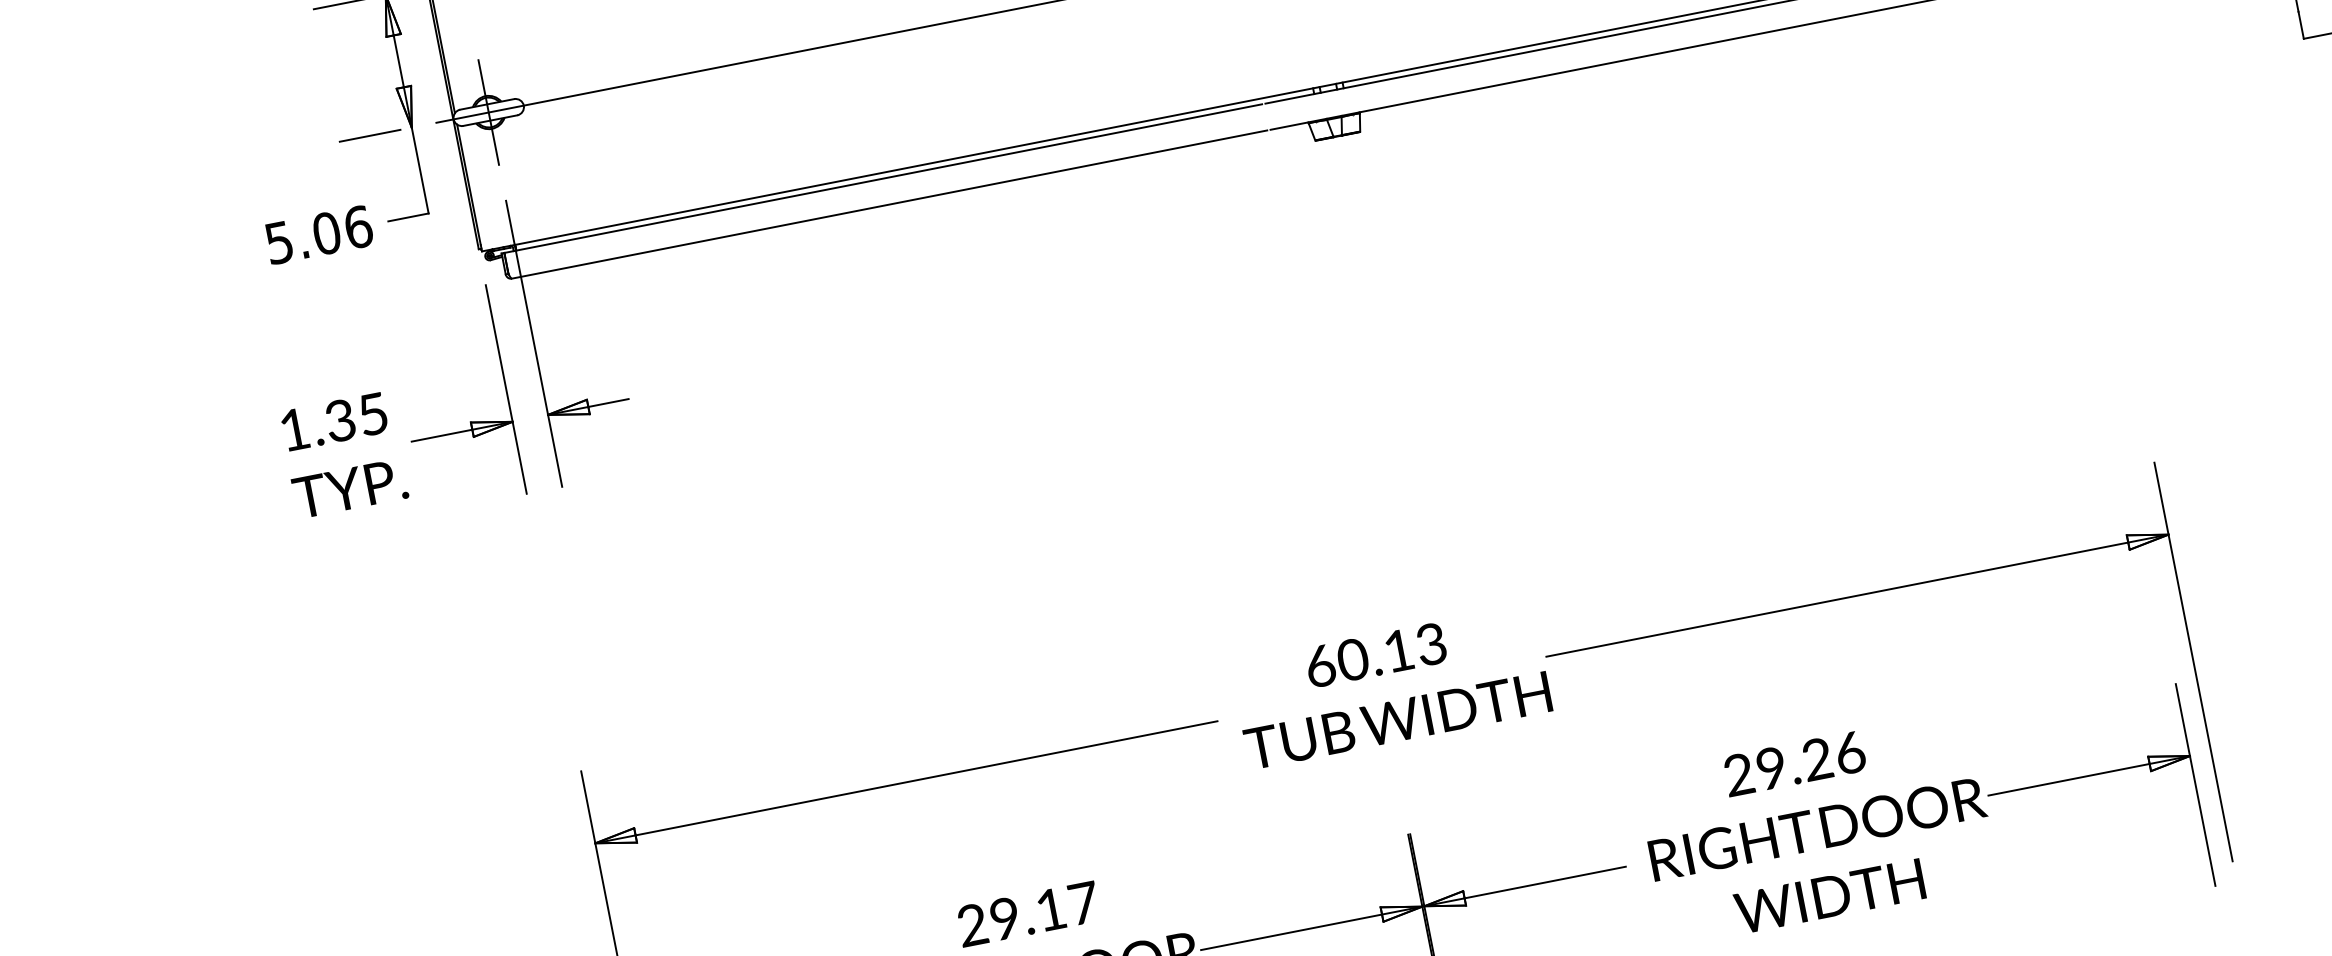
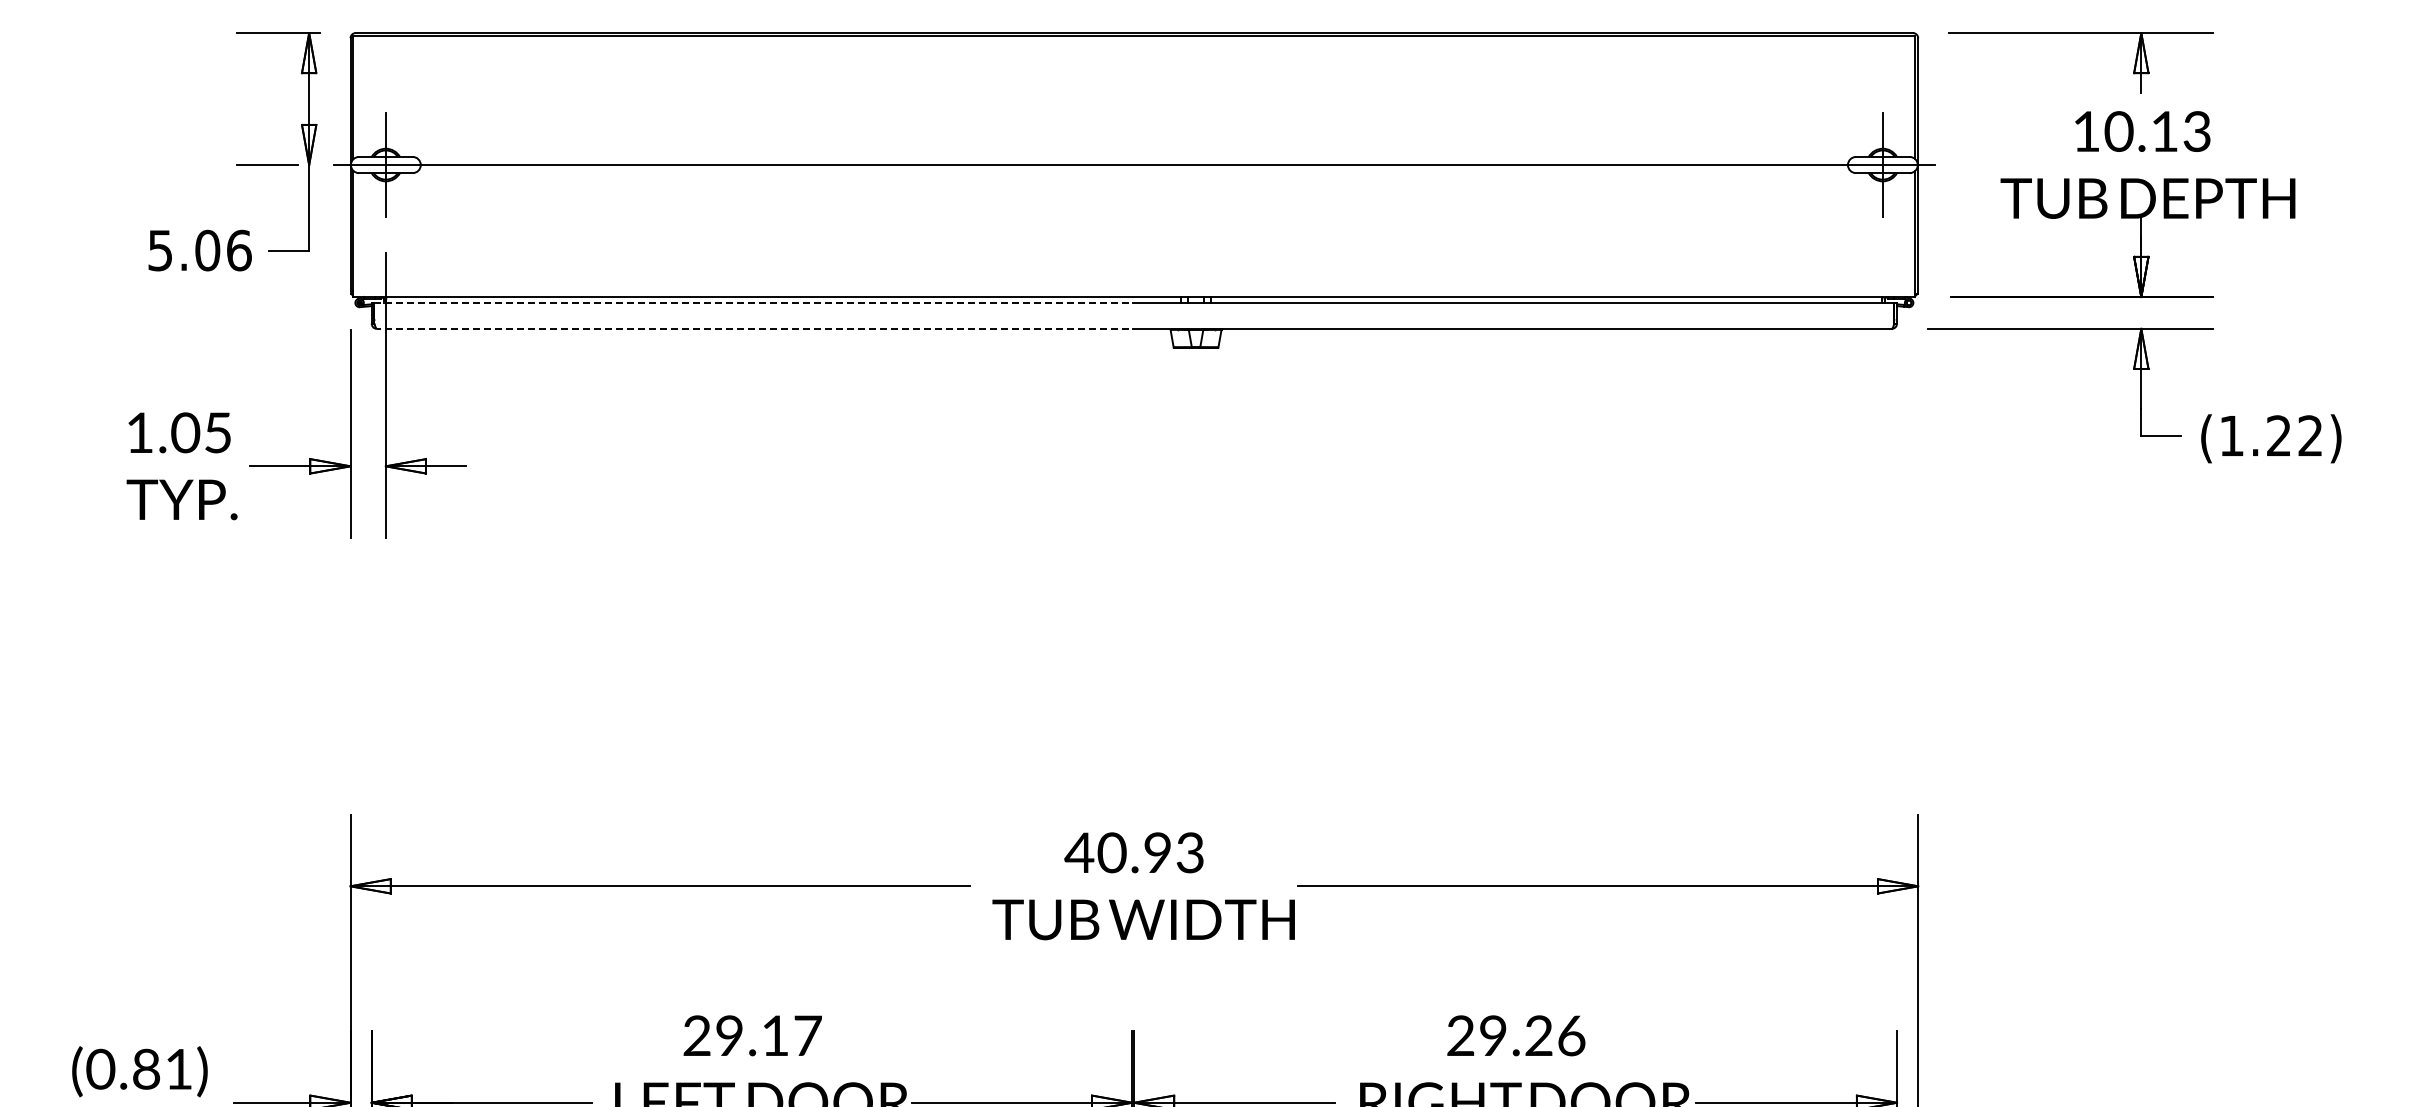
line: (882, 178) -> (751, 302), solid -> dashed
line: (888, 204) -> (752, 328), solid -> dashed
text: (340, 420) -> (185, 432), 1.35 -> 1.05
text: (1358, 658) -> (1117, 852), 60.13 -> 40.93

